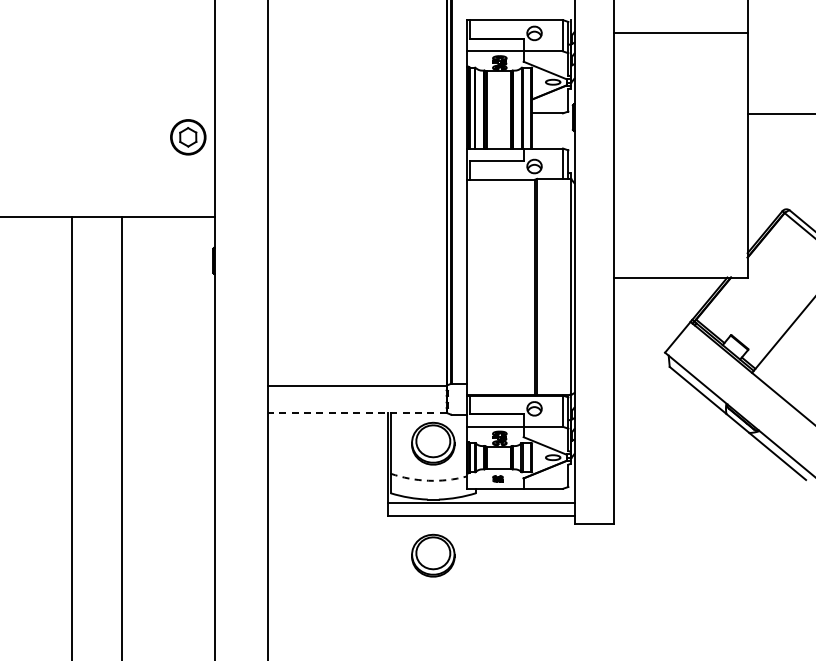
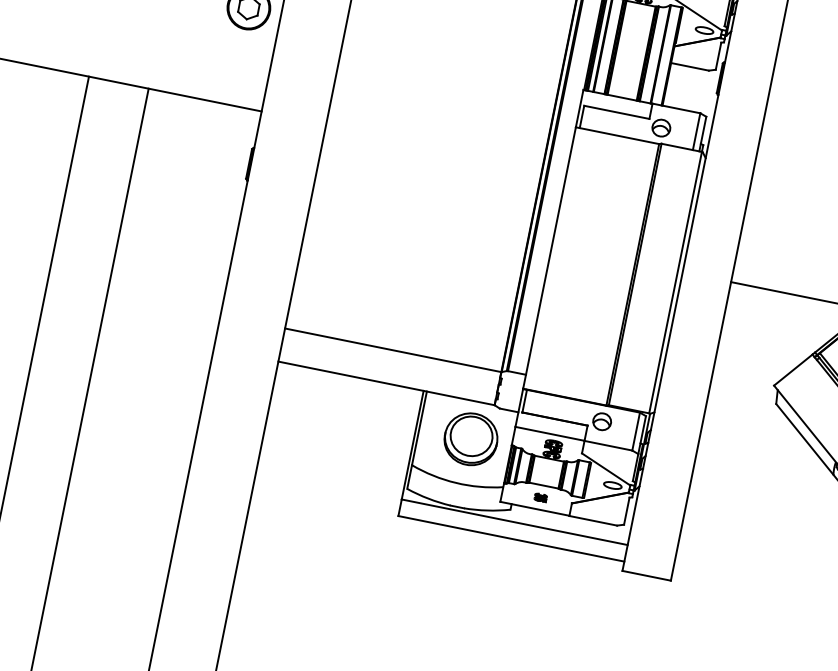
line: (356, 412) -> (385, 382), dashed -> solid
arc: (428, 480) -> (456, 482), dashed -> solid
part: (433, 555) -> (443, 574), removed

